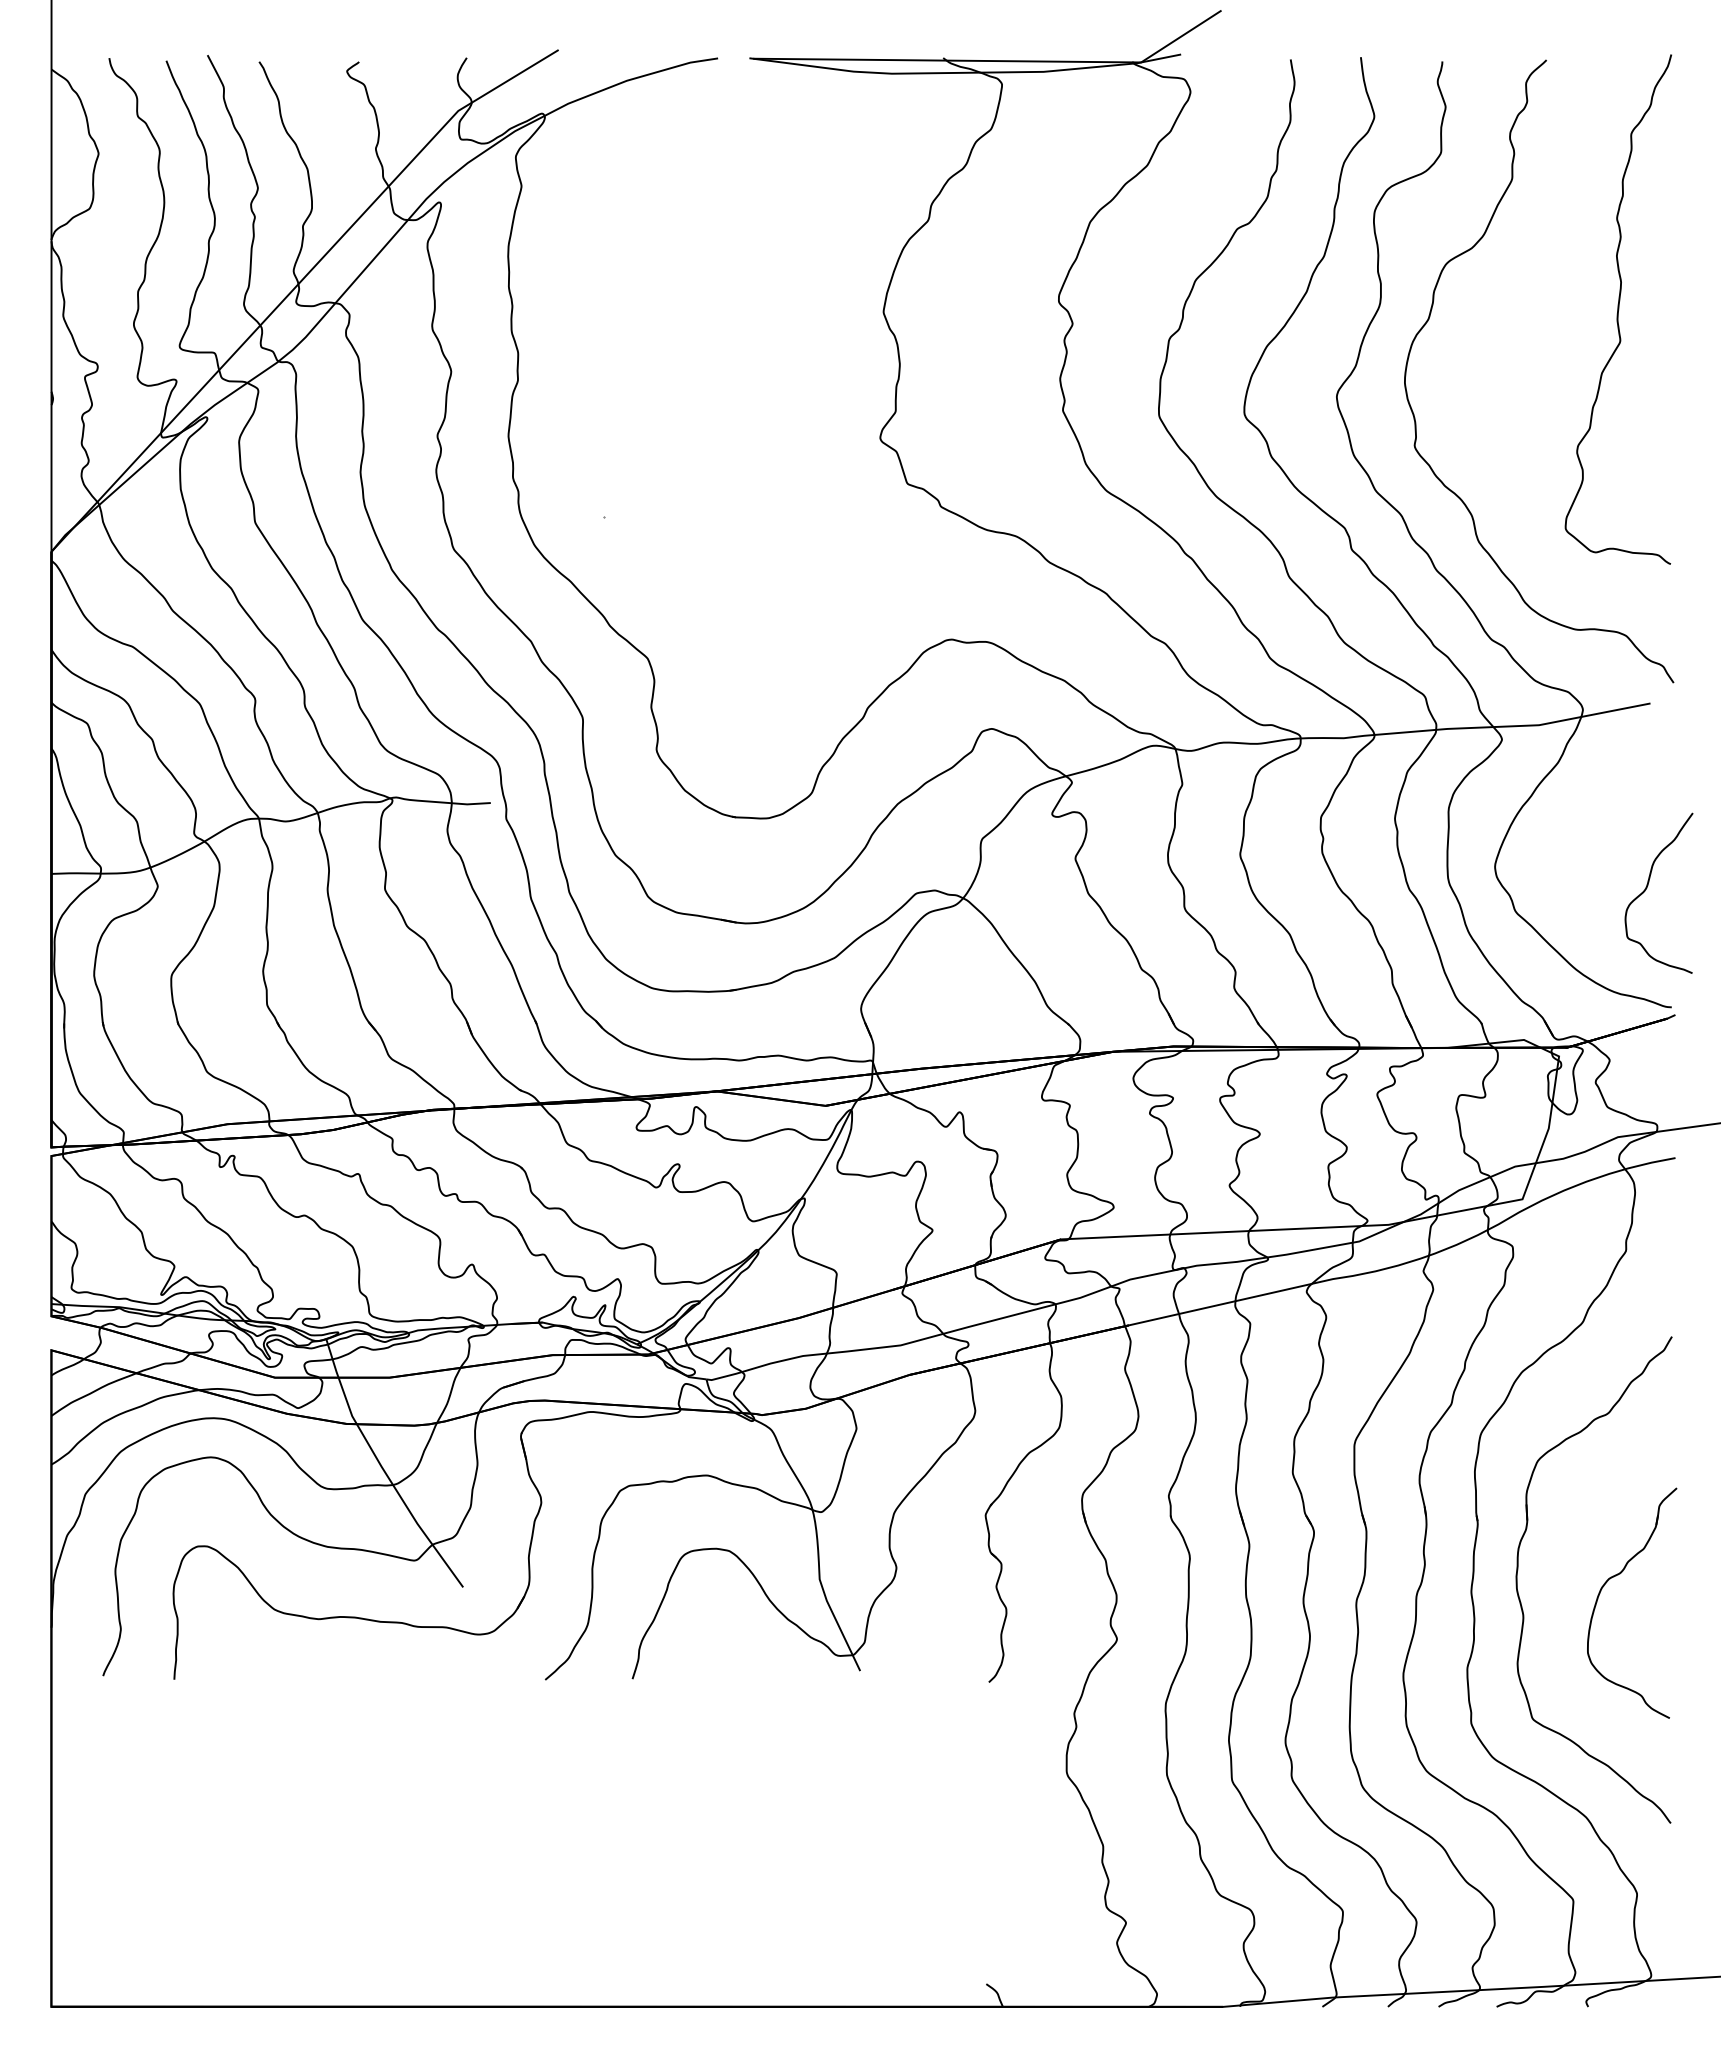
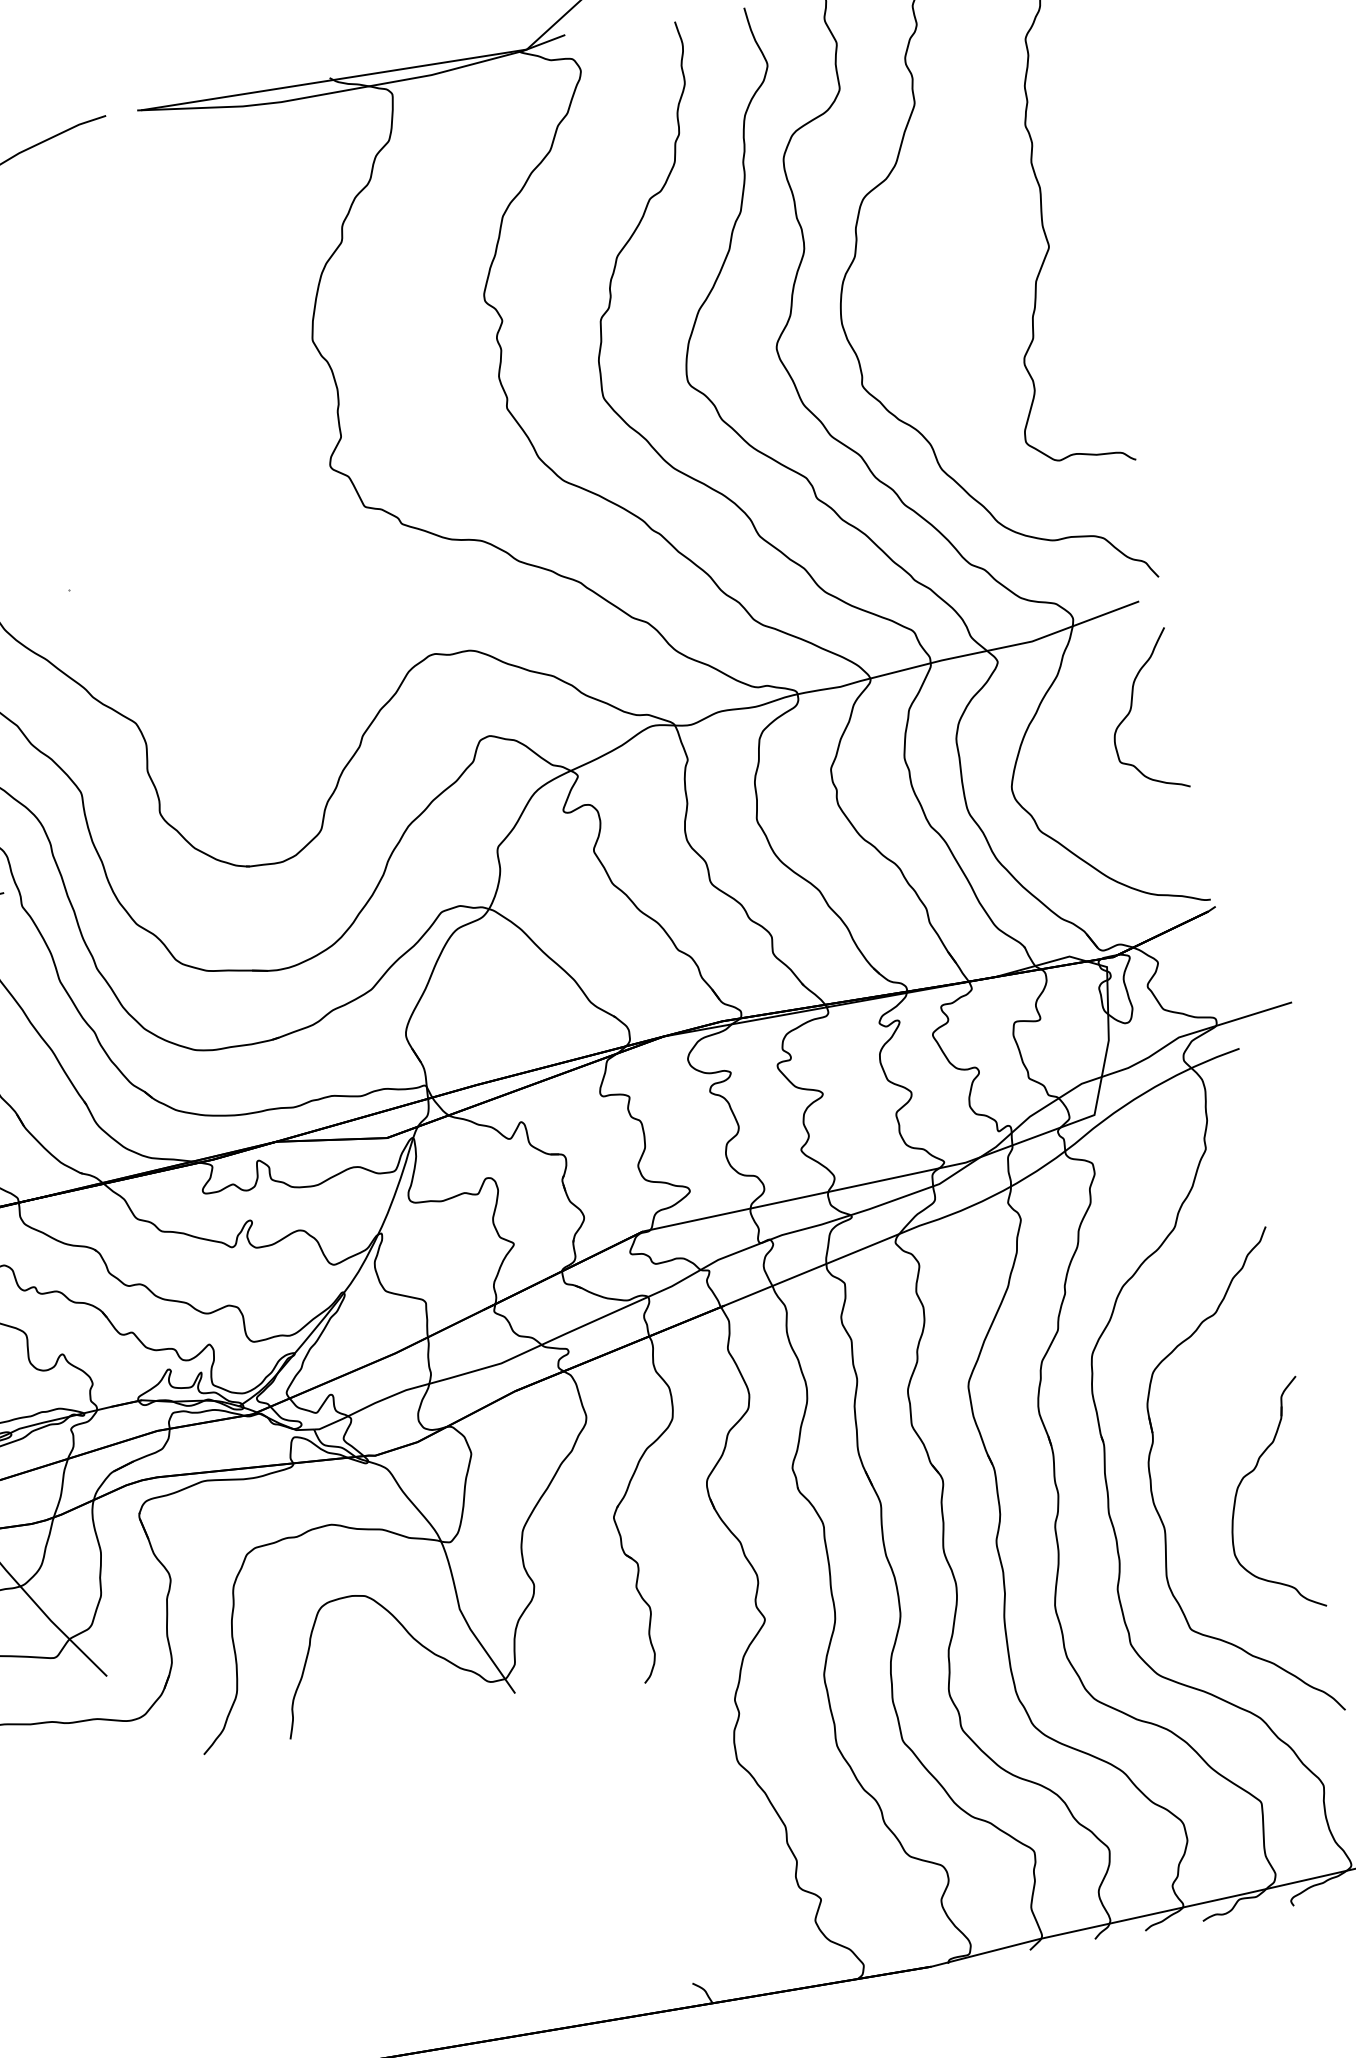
curve: (1647, 888) -> (1131, 709), moved

